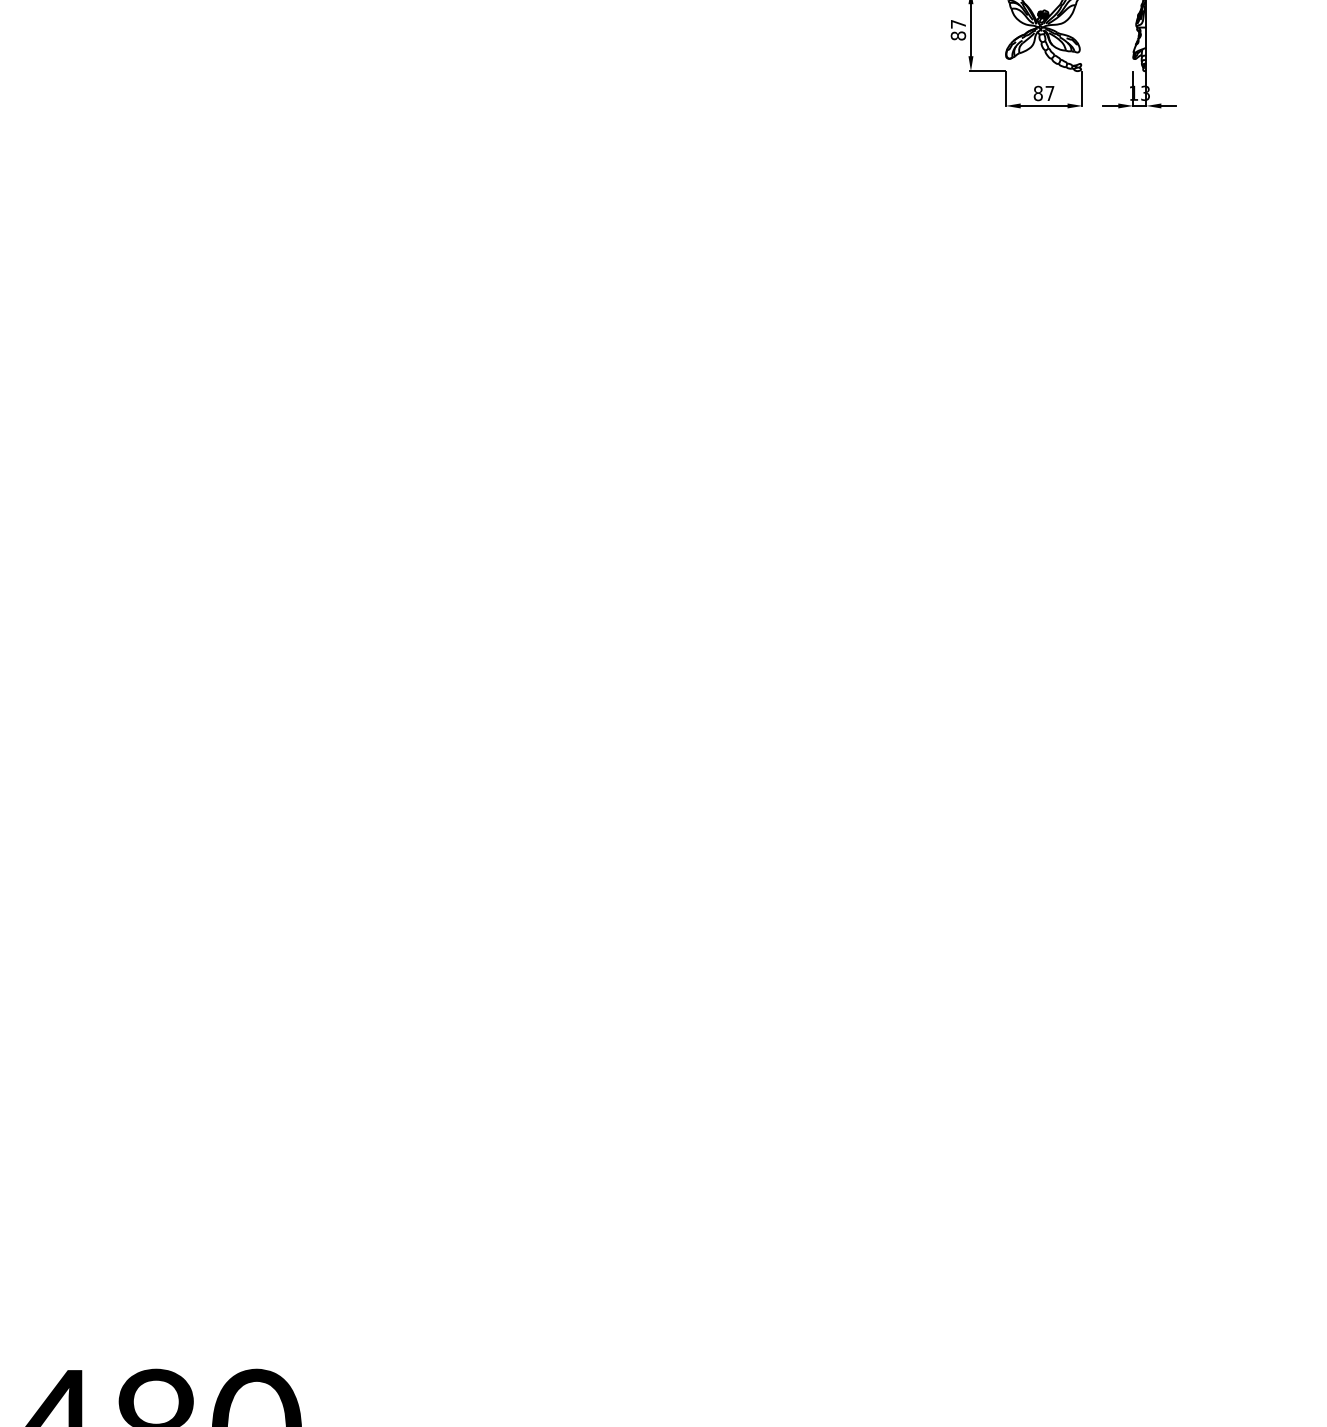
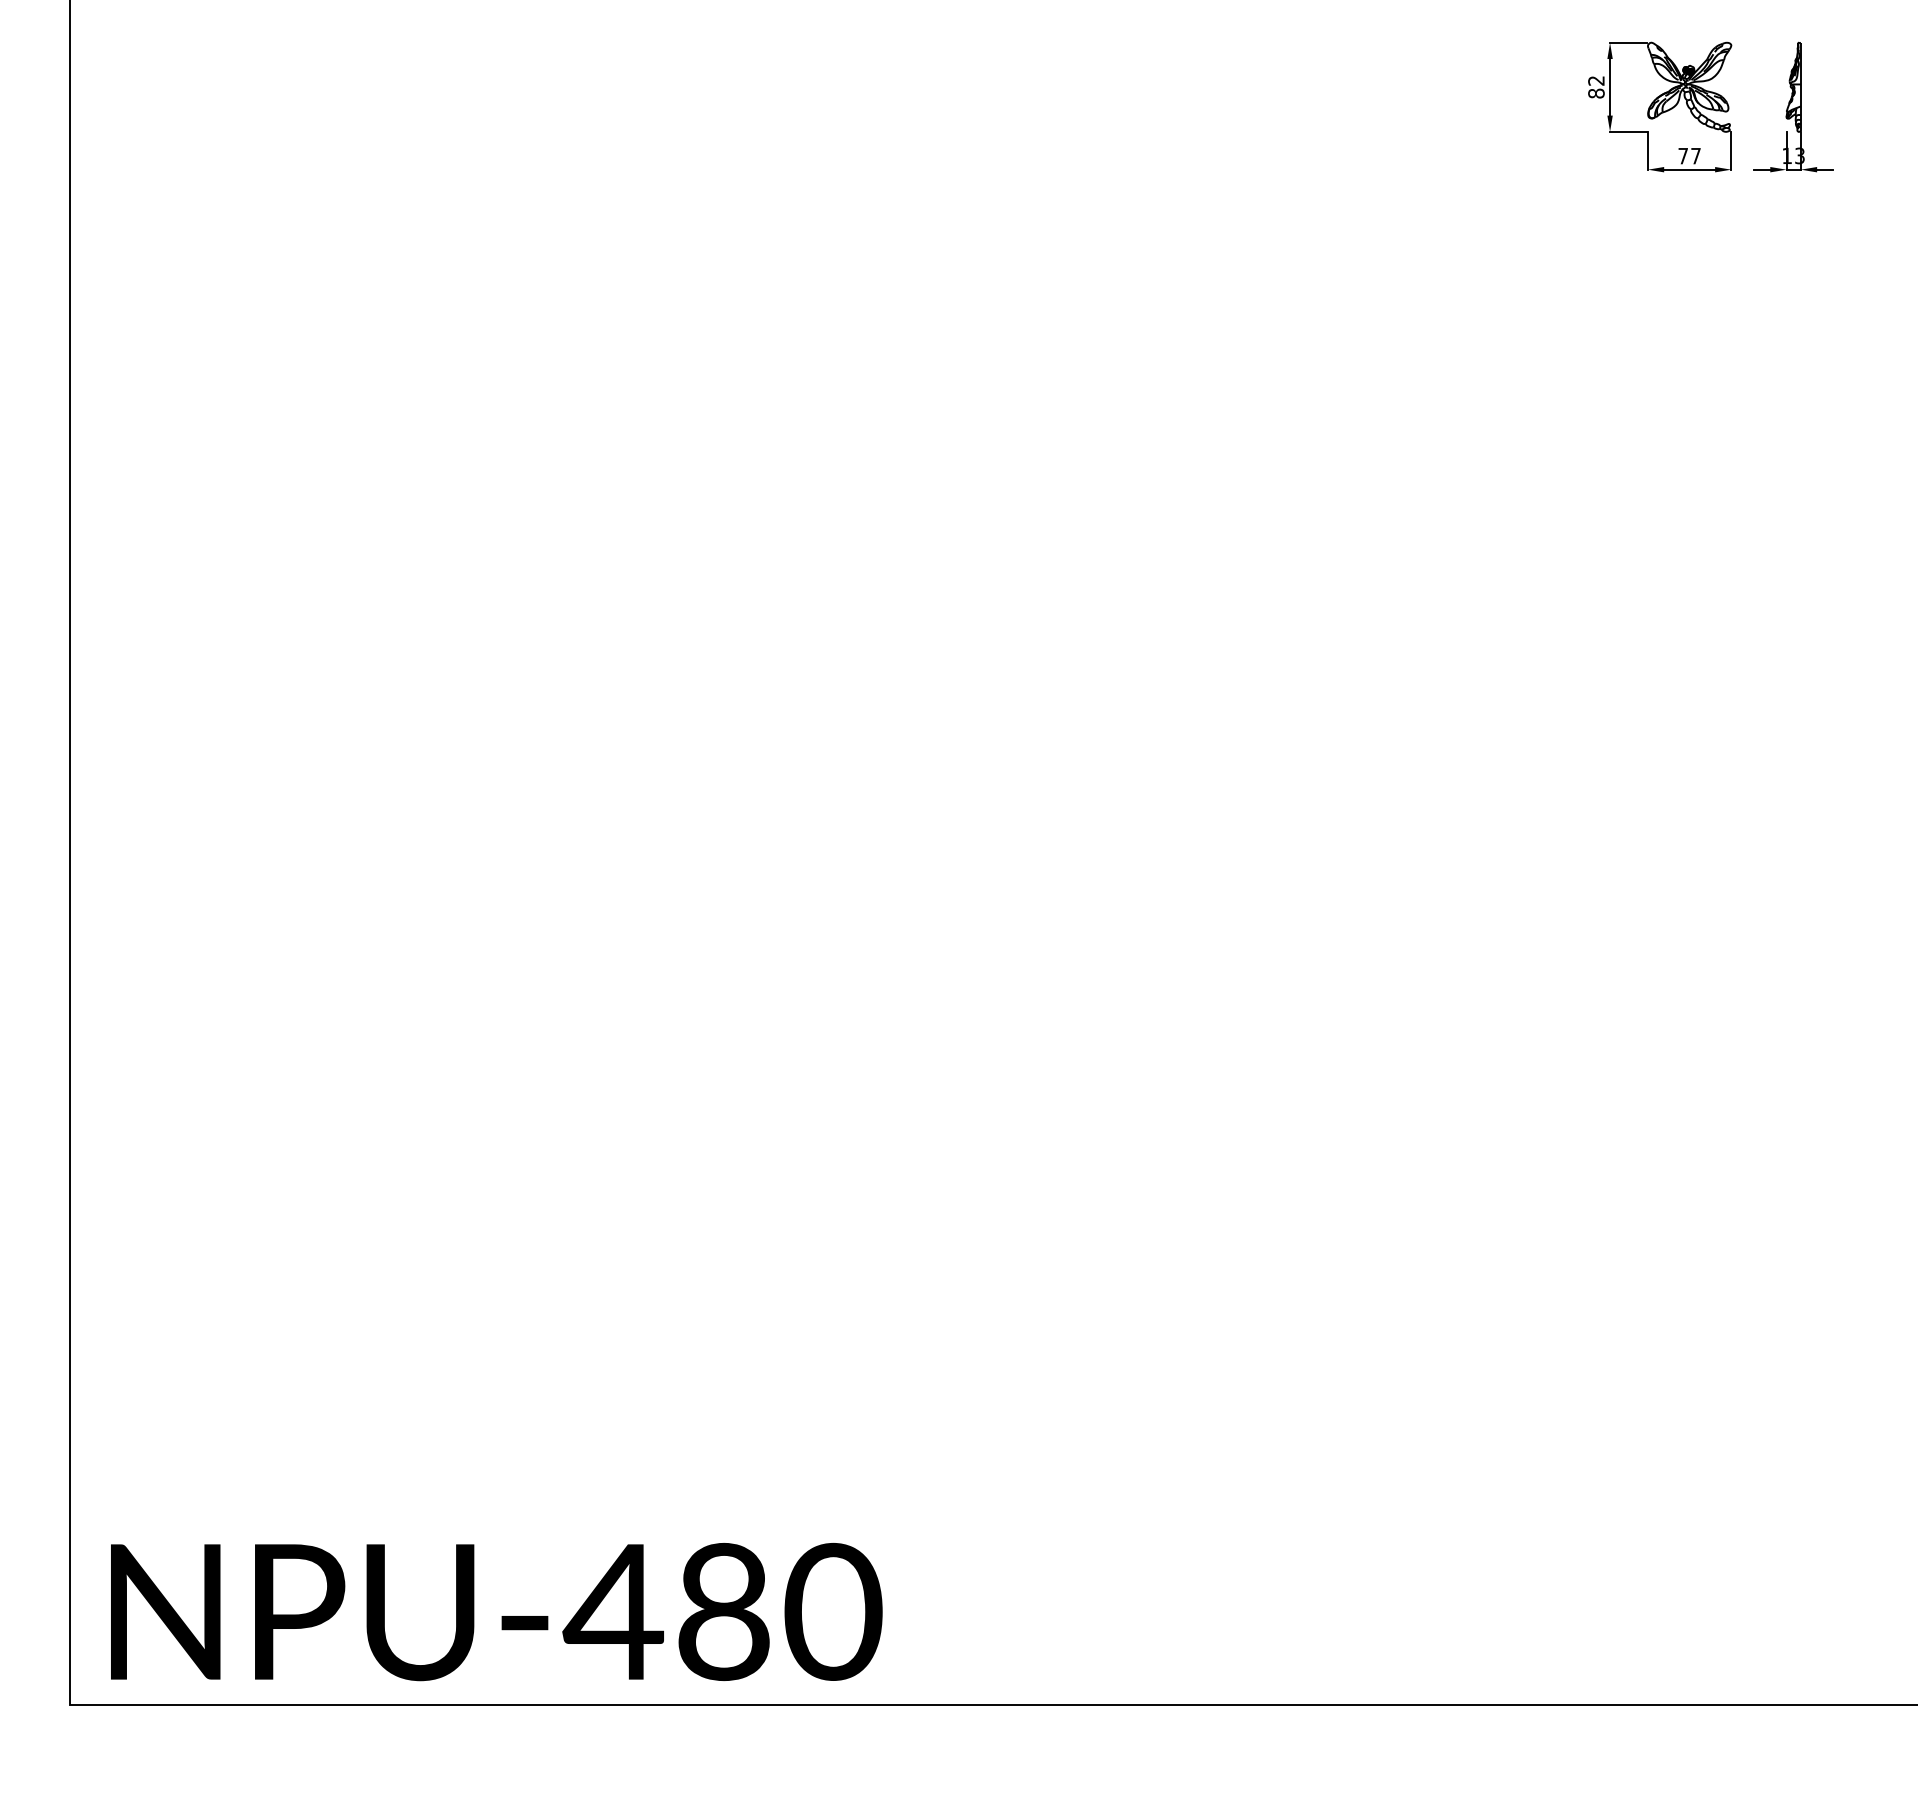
text: (958, 23) -> (1596, 80), 87 -> 82
text: (1038, 92) -> (1683, 155), 87 -> 77

